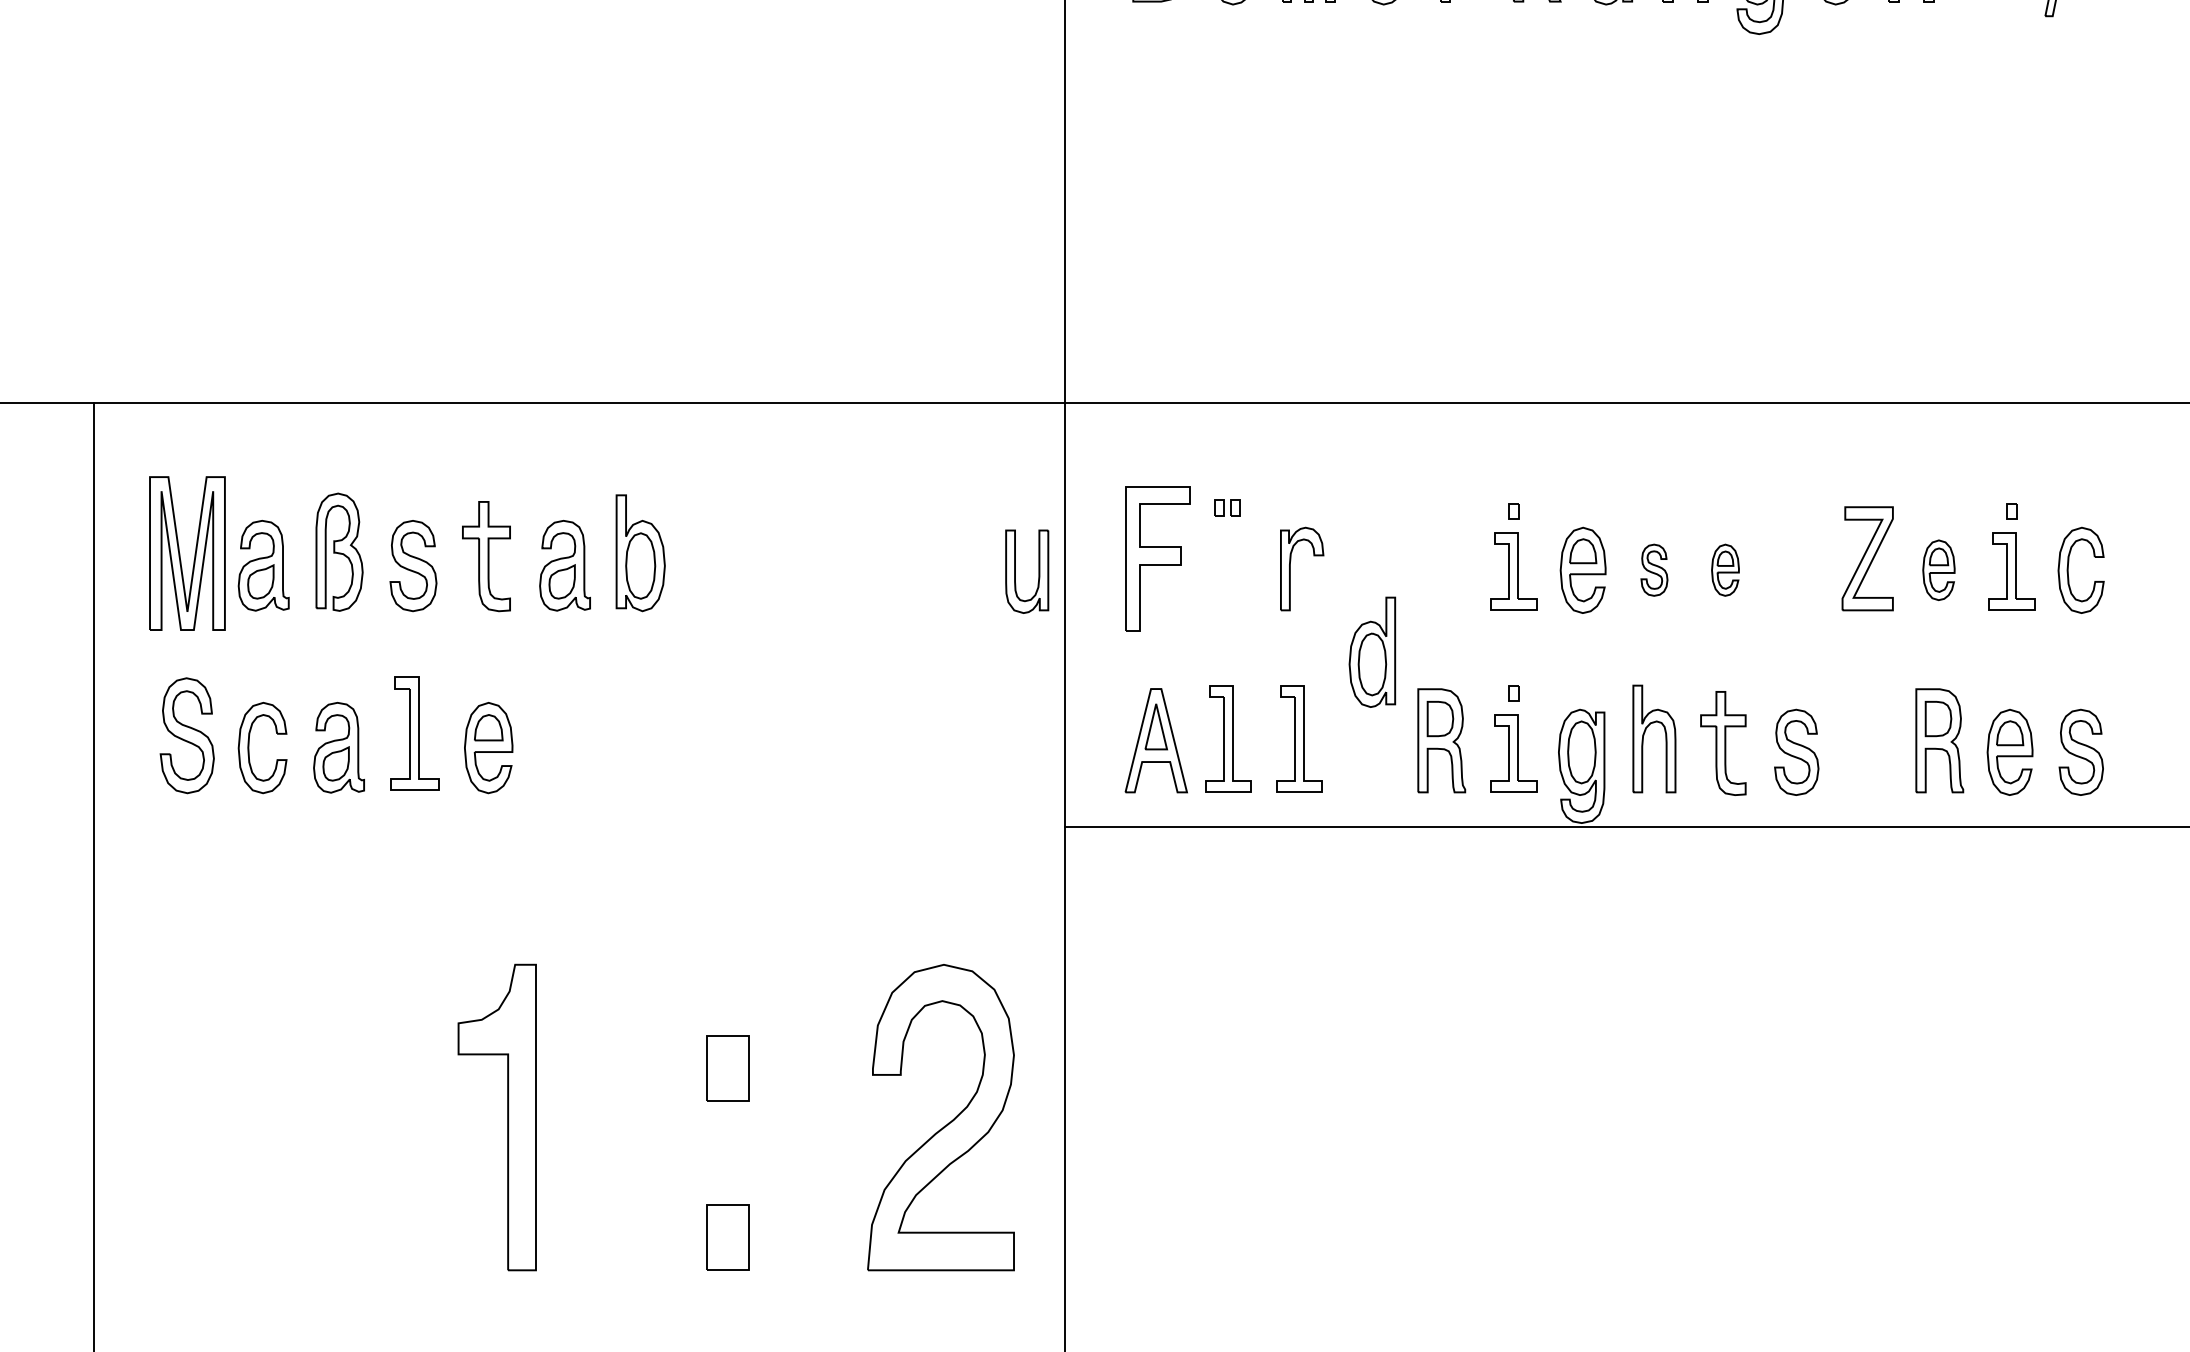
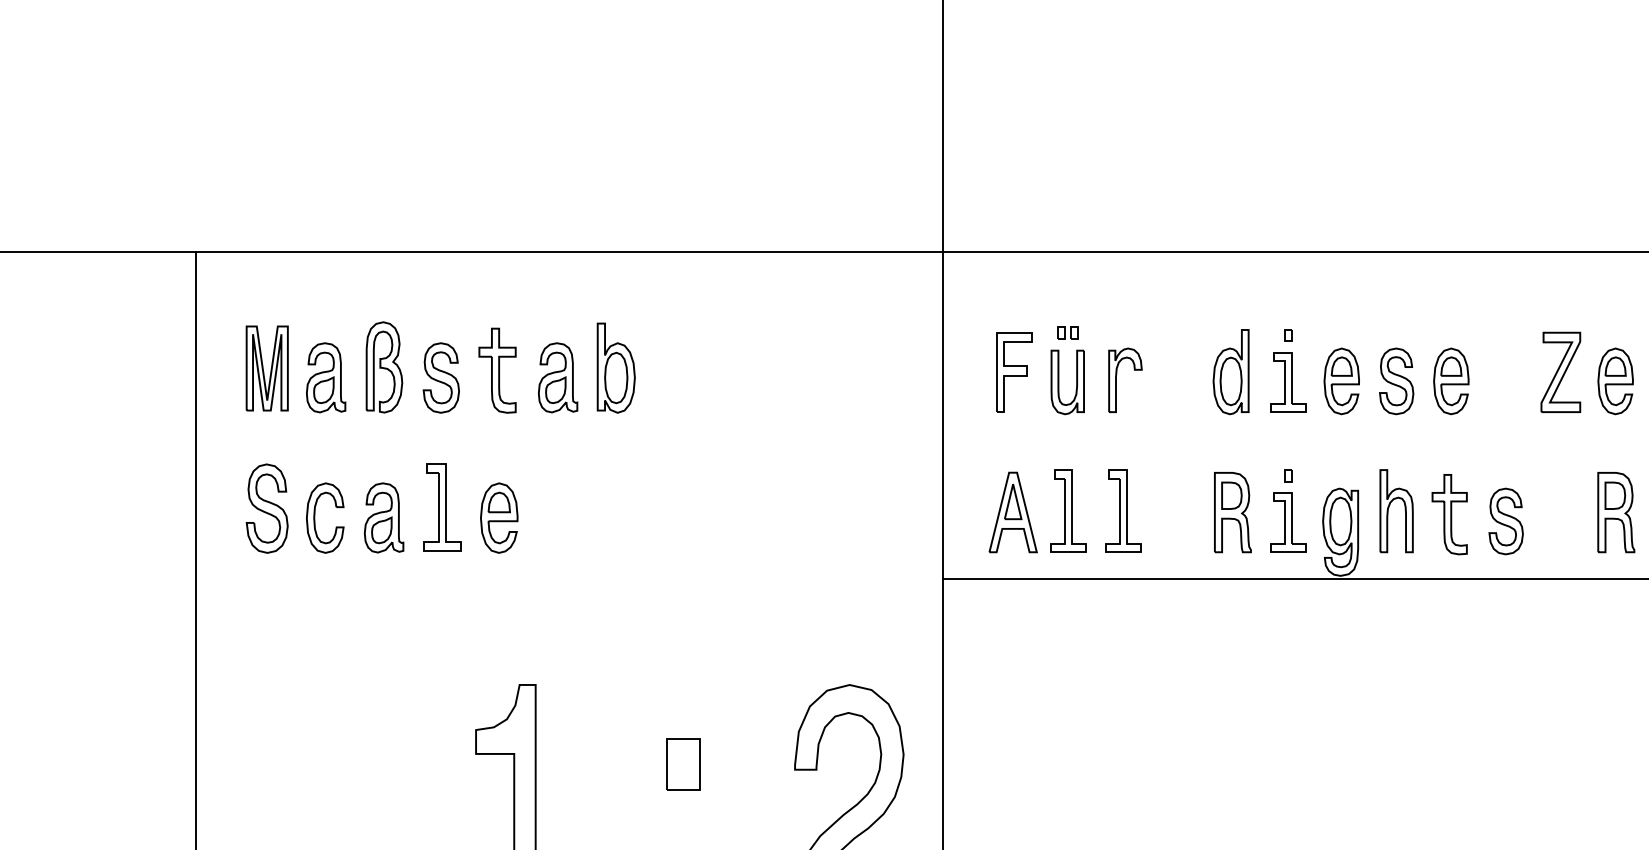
part: (186, 553) -> (266, 368), size x0.71
part: (1158, 558) -> (1014, 372), size x0.71
part: (1654, 569) -> (1396, 380), size x1.67
part: (1725, 569) -> (1451, 380), size x1.67
part: (1938, 569) -> (1615, 380), size x1.43
part: (1038, 571) -> (1076, 382), moved
part: (1372, 651) -> (1231, 371), moved

